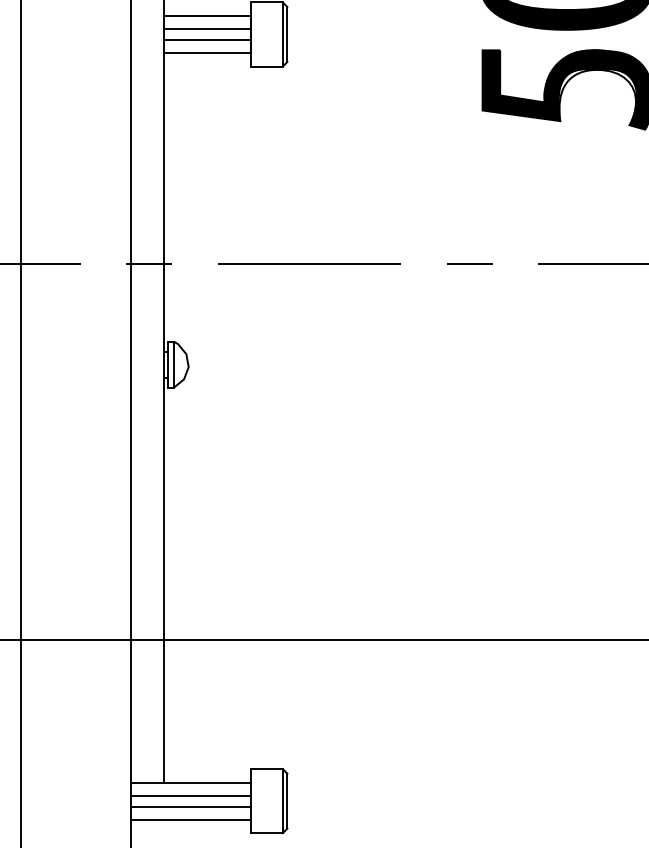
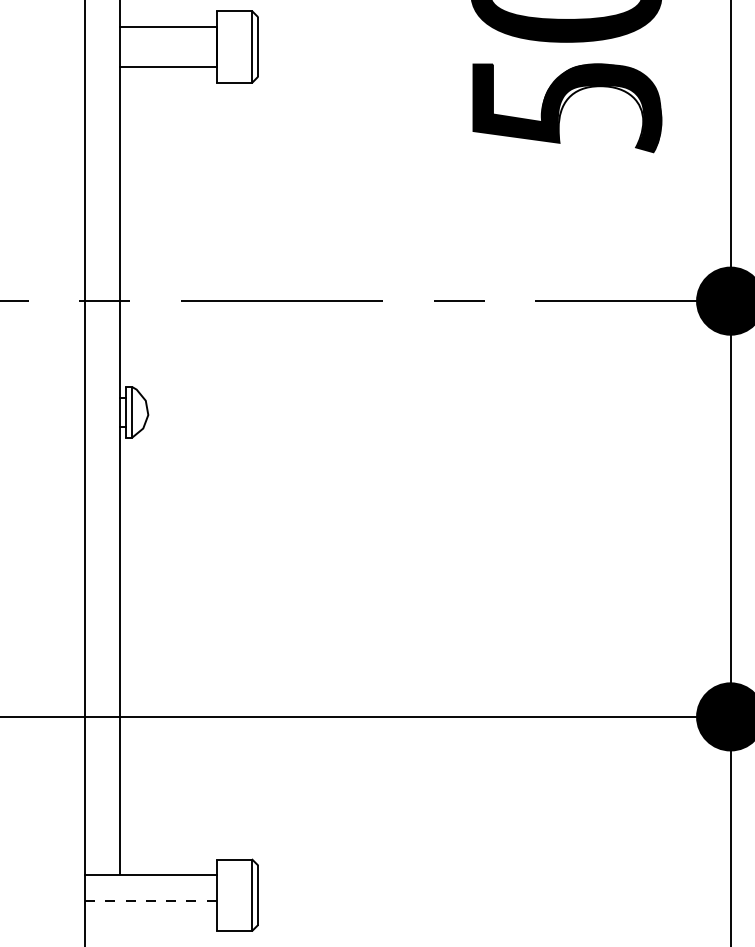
line: (206, 28) -> (168, 40), removed
line: (206, 40) -> (168, 53), removed
line: (190, 795) -> (150, 889), removed
line: (190, 806) -> (150, 901), solid -> dashed
line: (190, 819) -> (150, 915), removed

